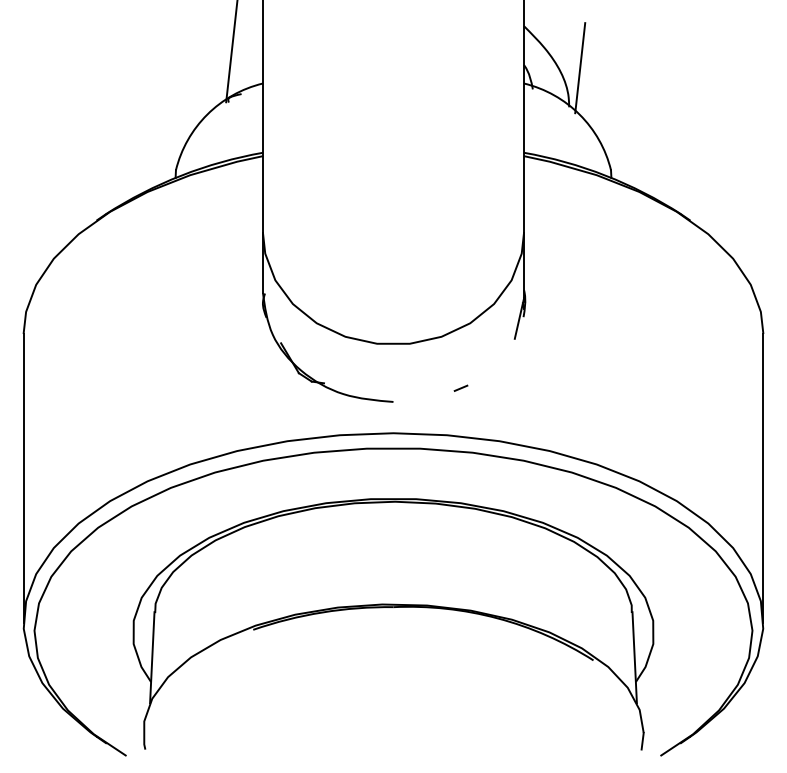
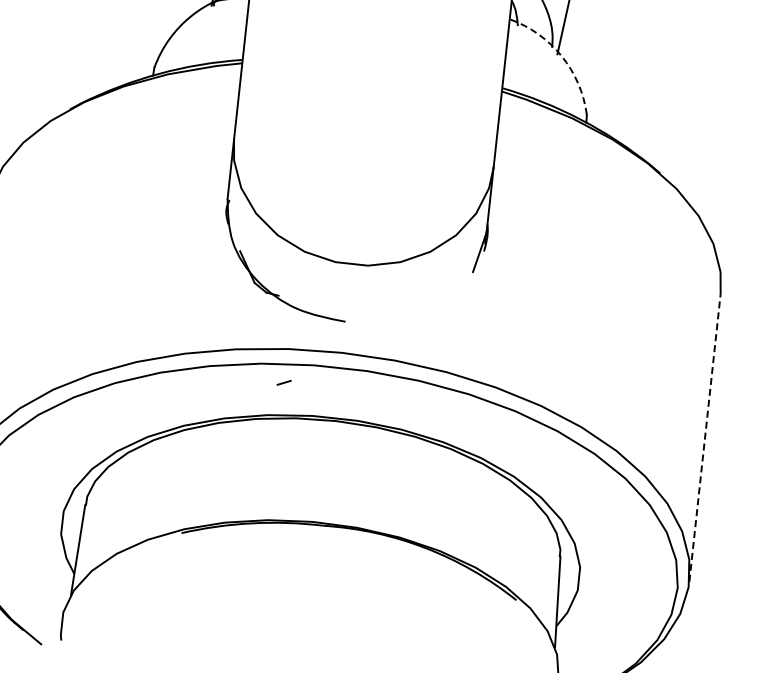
arc: (579, 114) -> (561, 56), solid -> dashed
line: (460, 387) -> (283, 381), moved
line: (763, 478) -> (705, 437), solid -> dashed

